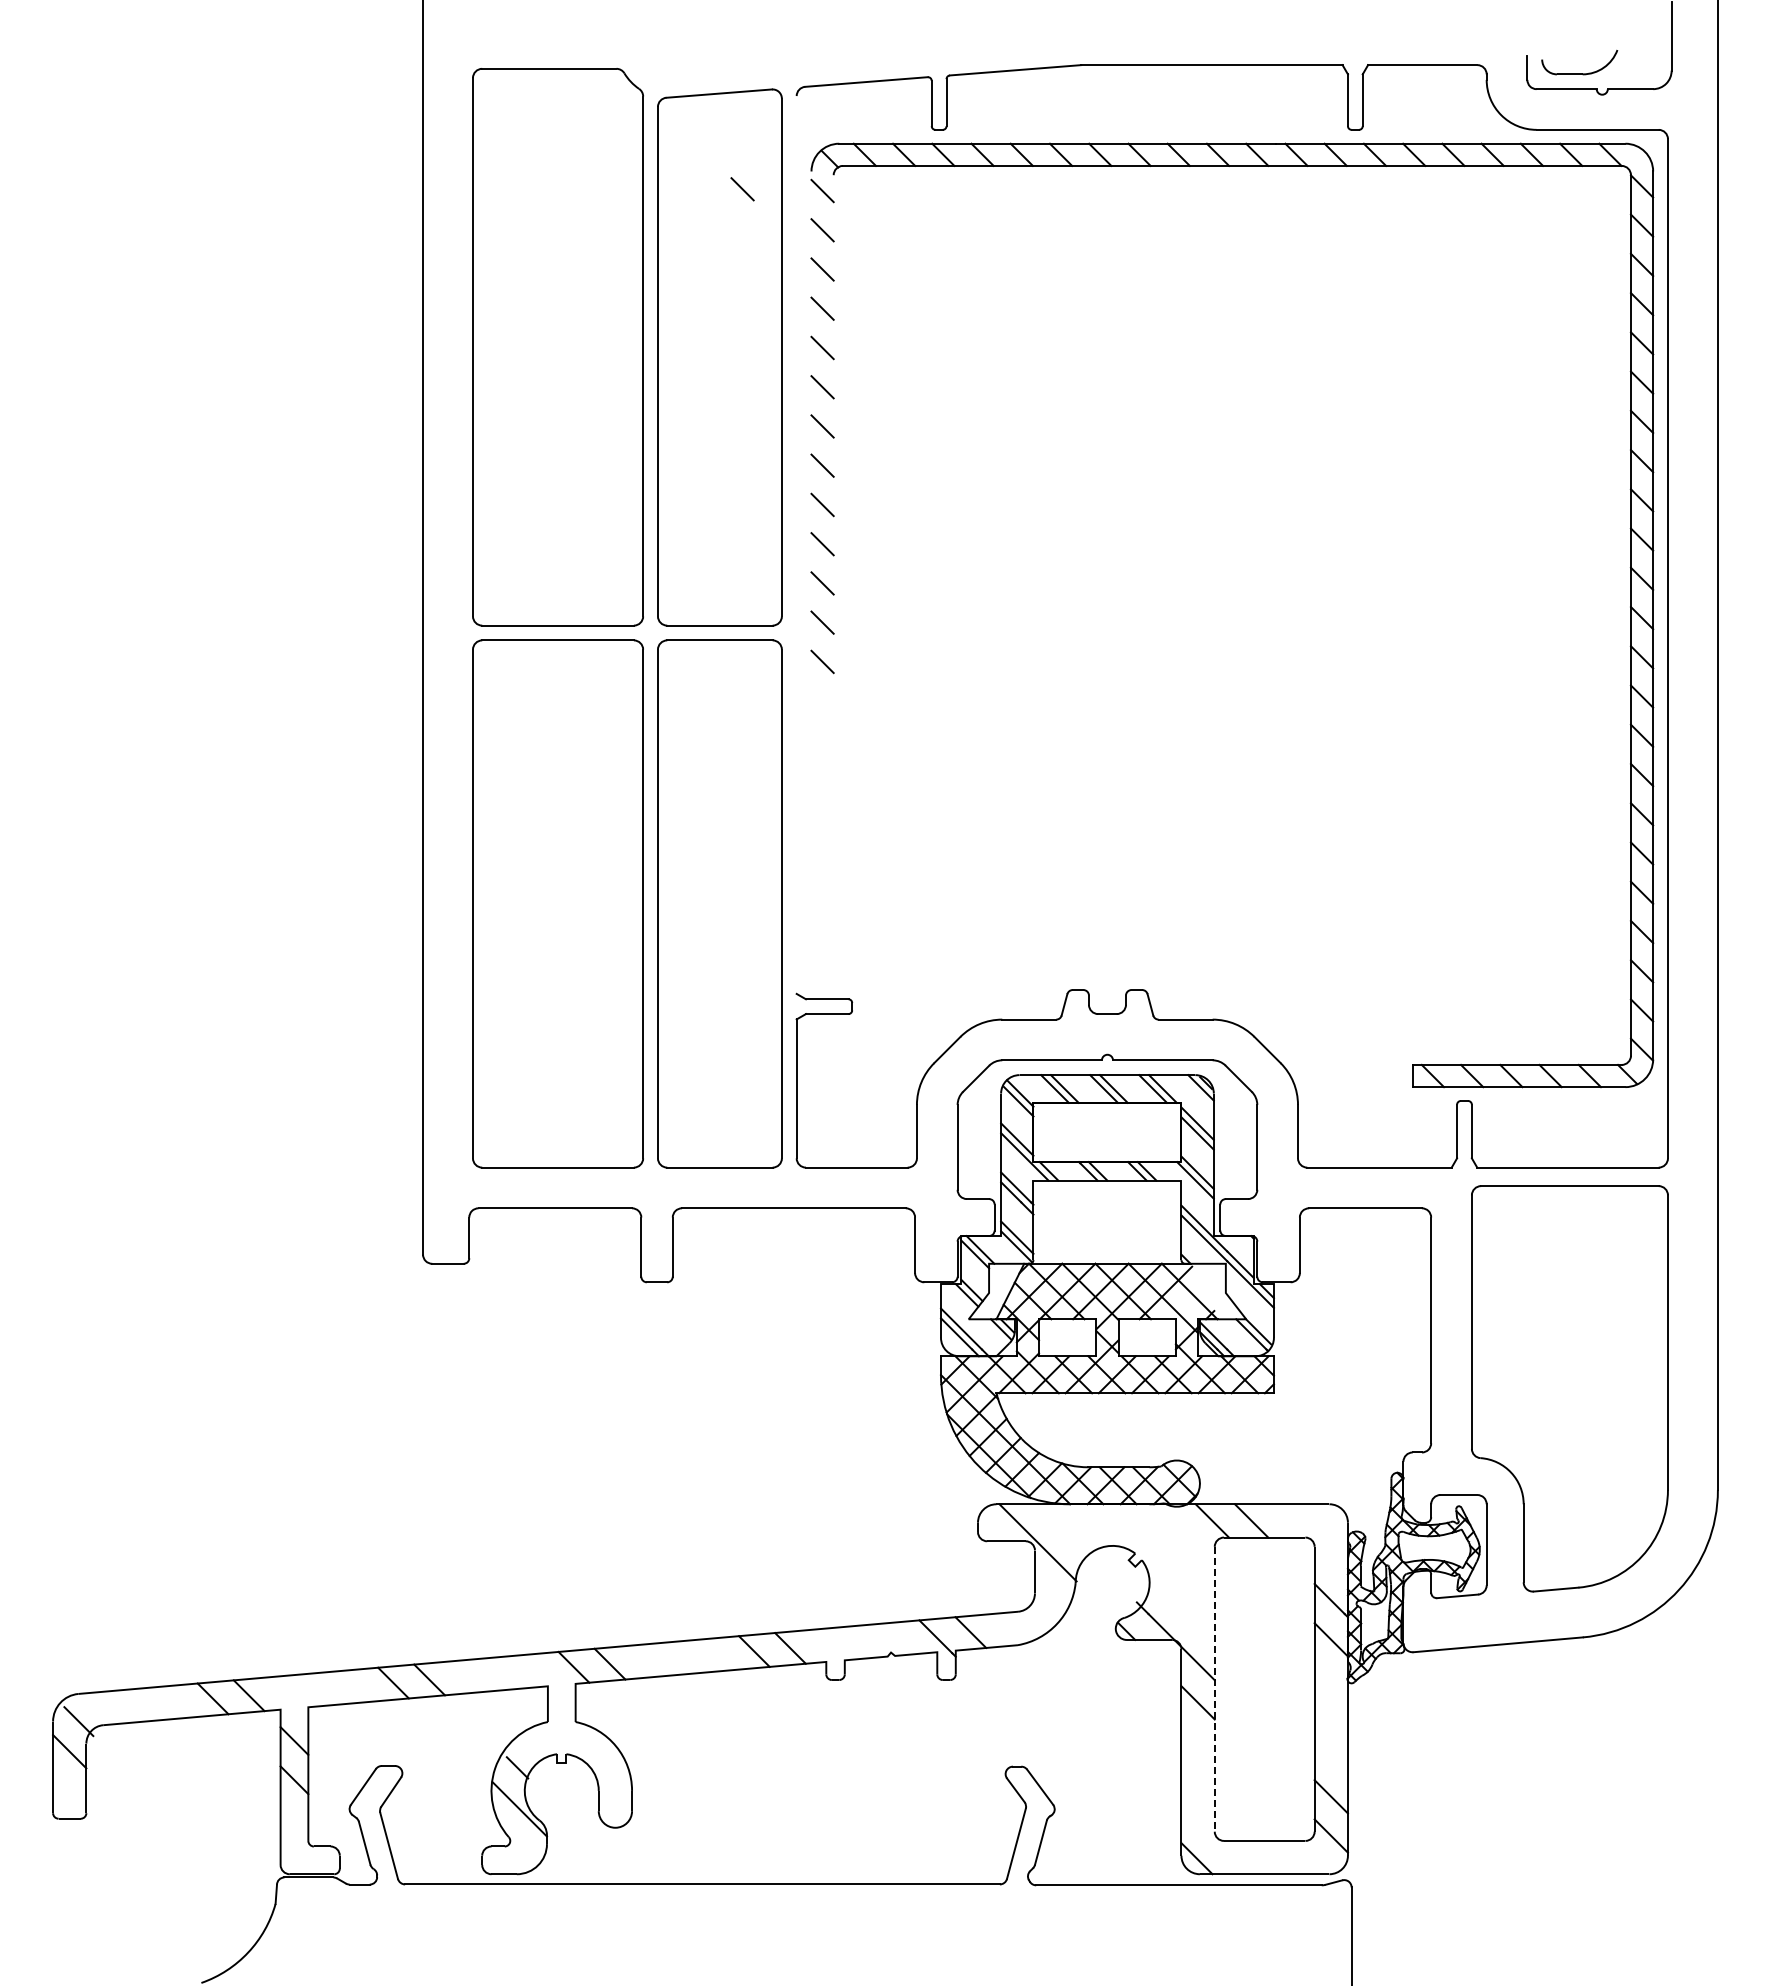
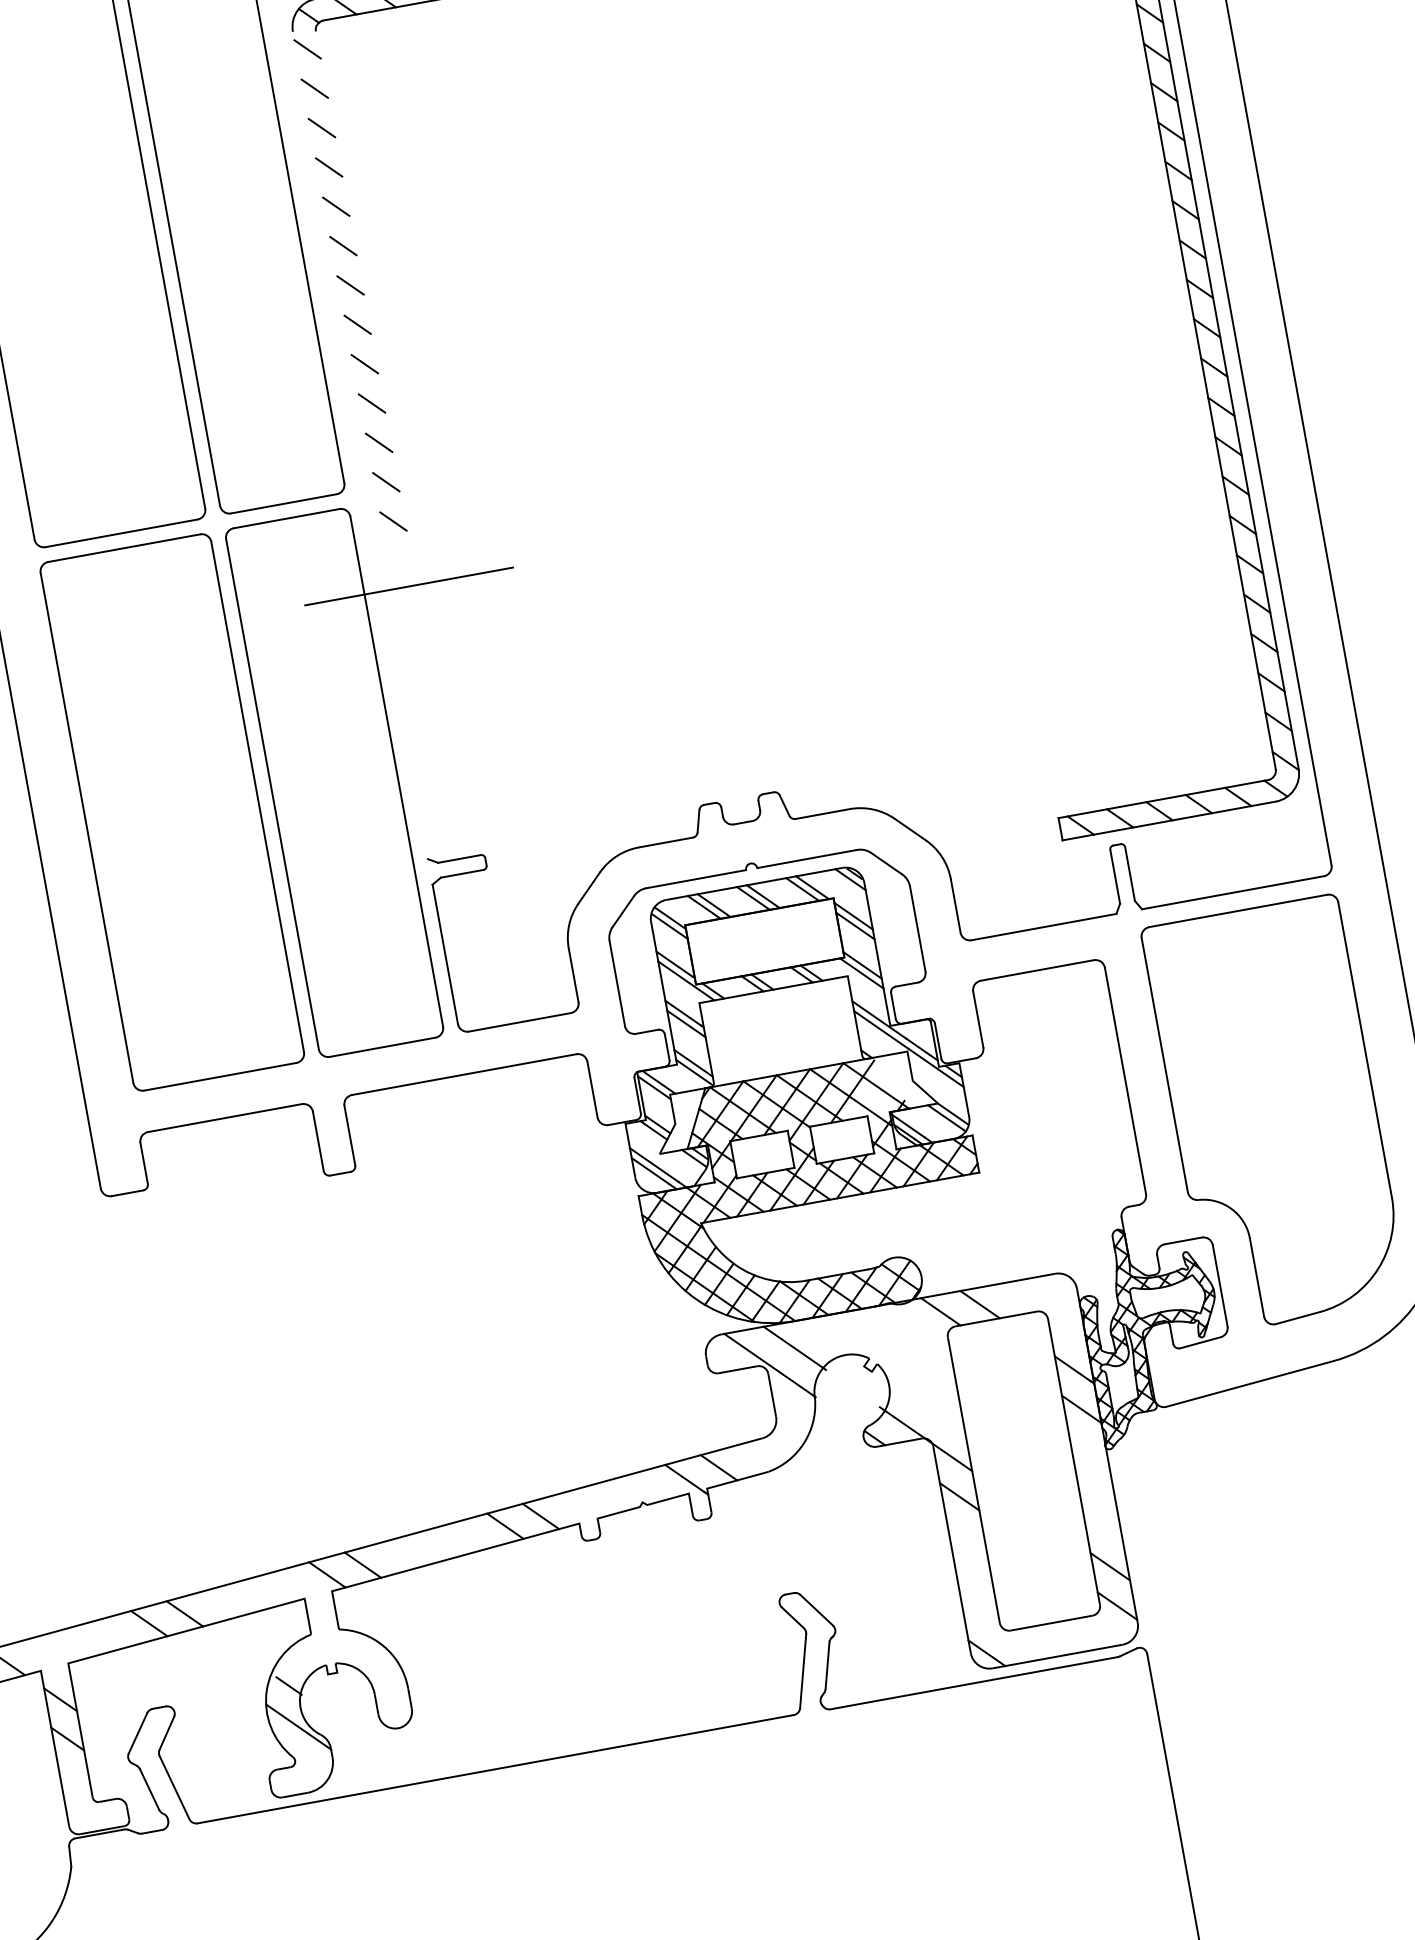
line: (742, 189) -> (227, 62), removed
line: (825, 727) -> (408, 586), added
line: (1064, 1530) -> (794, 1348), added
line: (1214, 1689) -> (973, 1480), dashed -> solid

